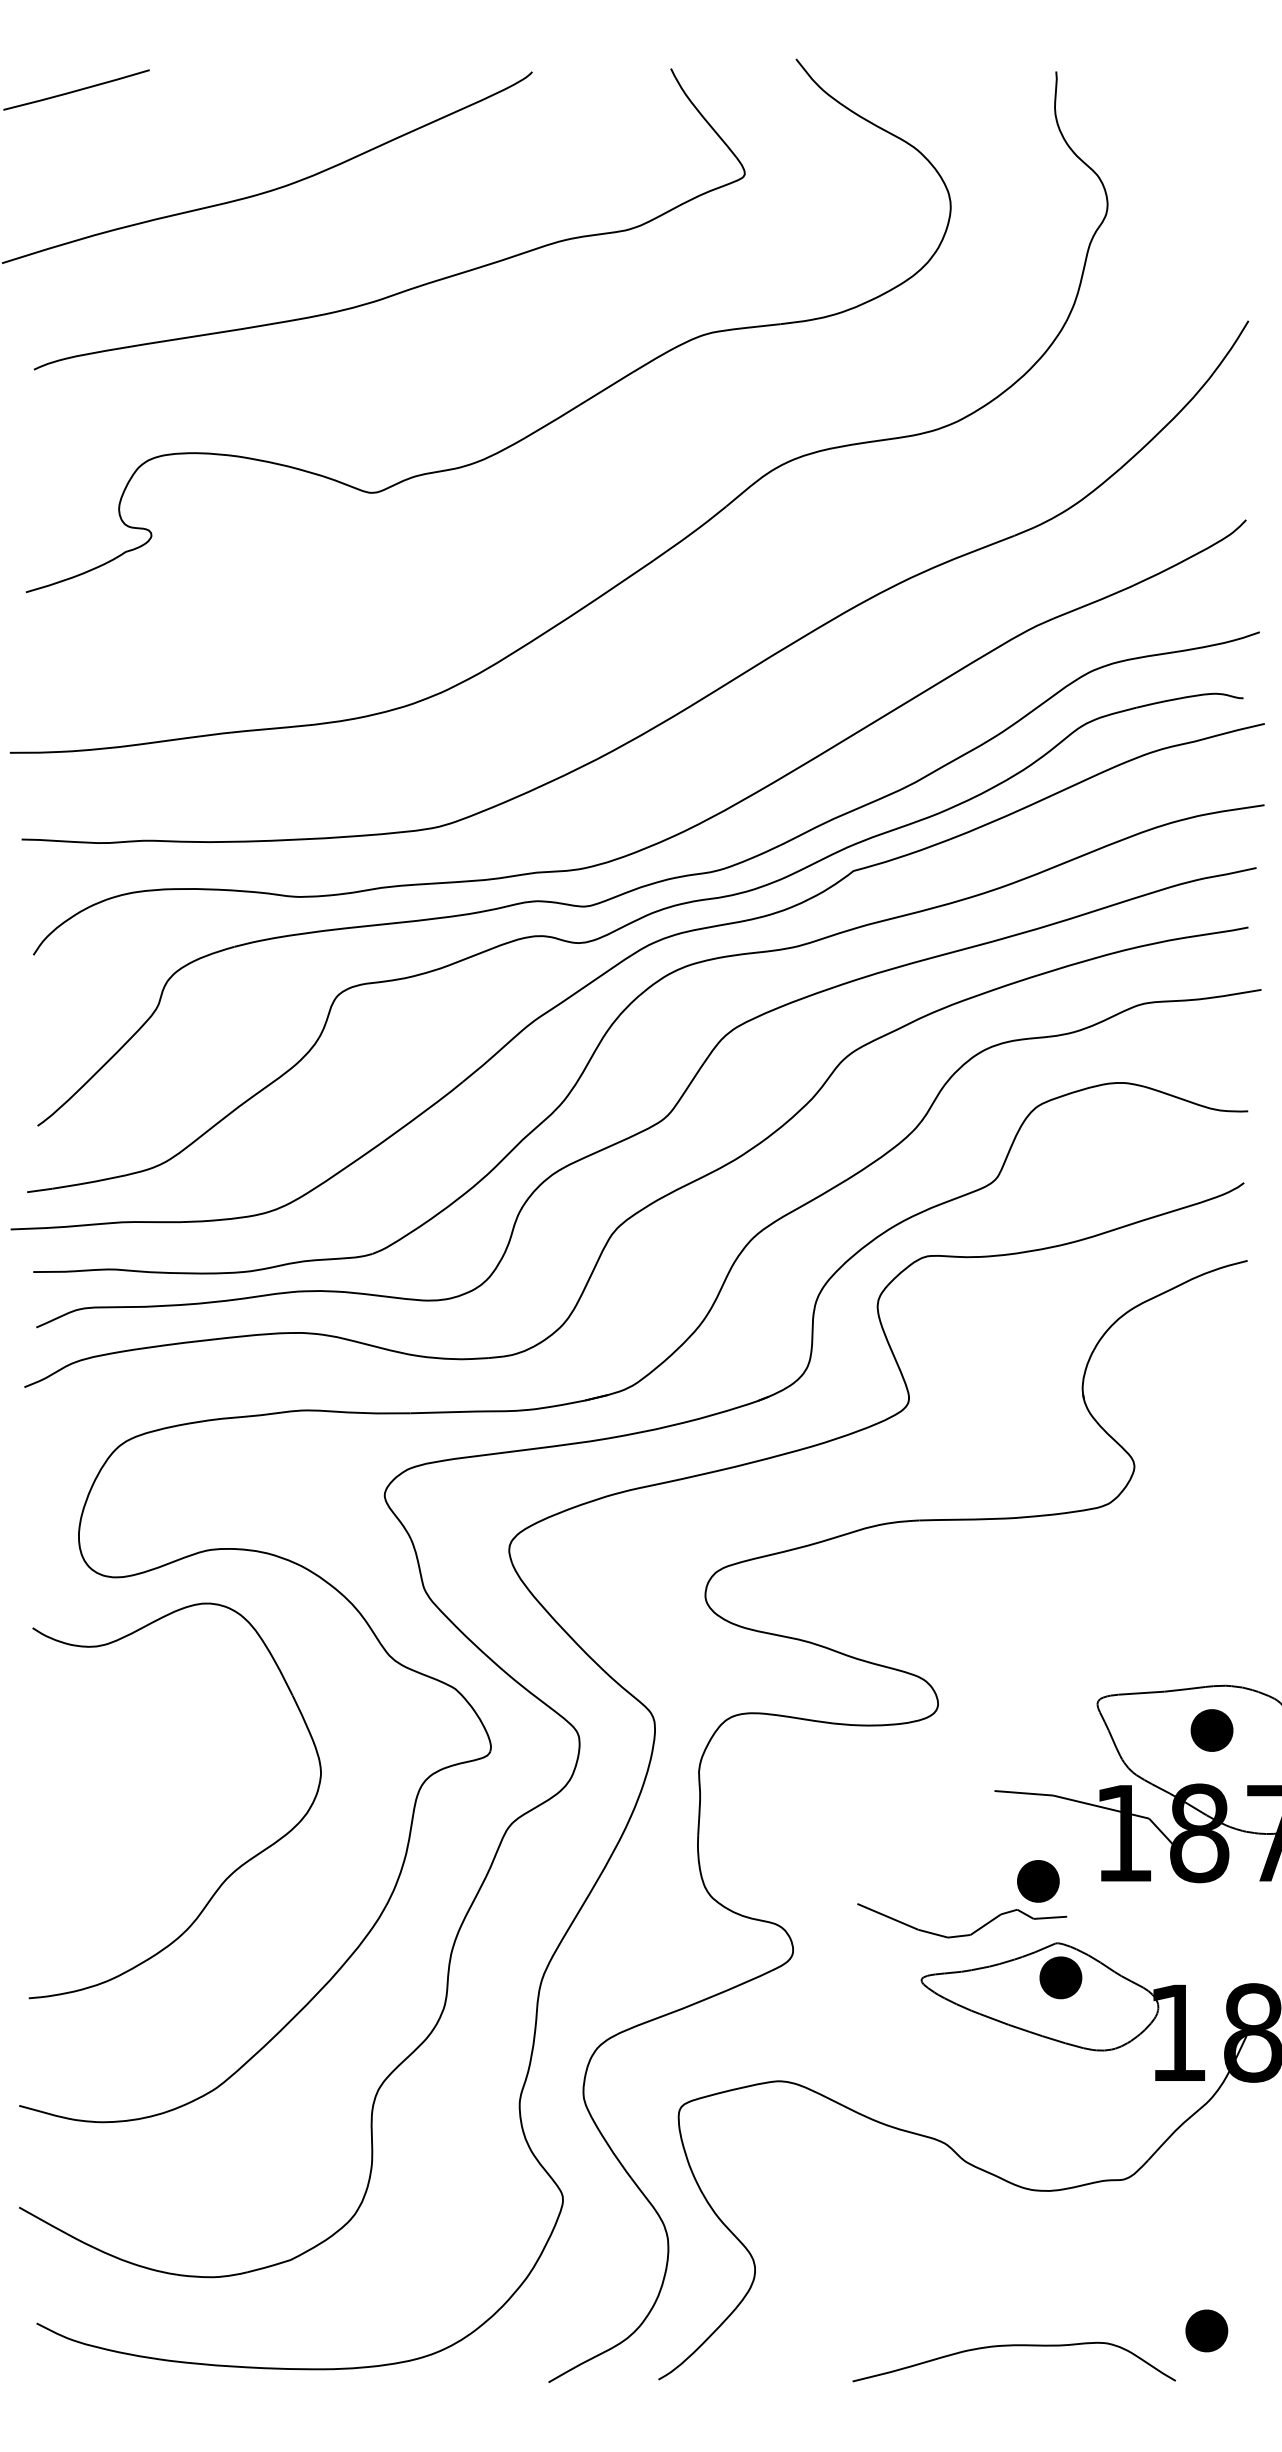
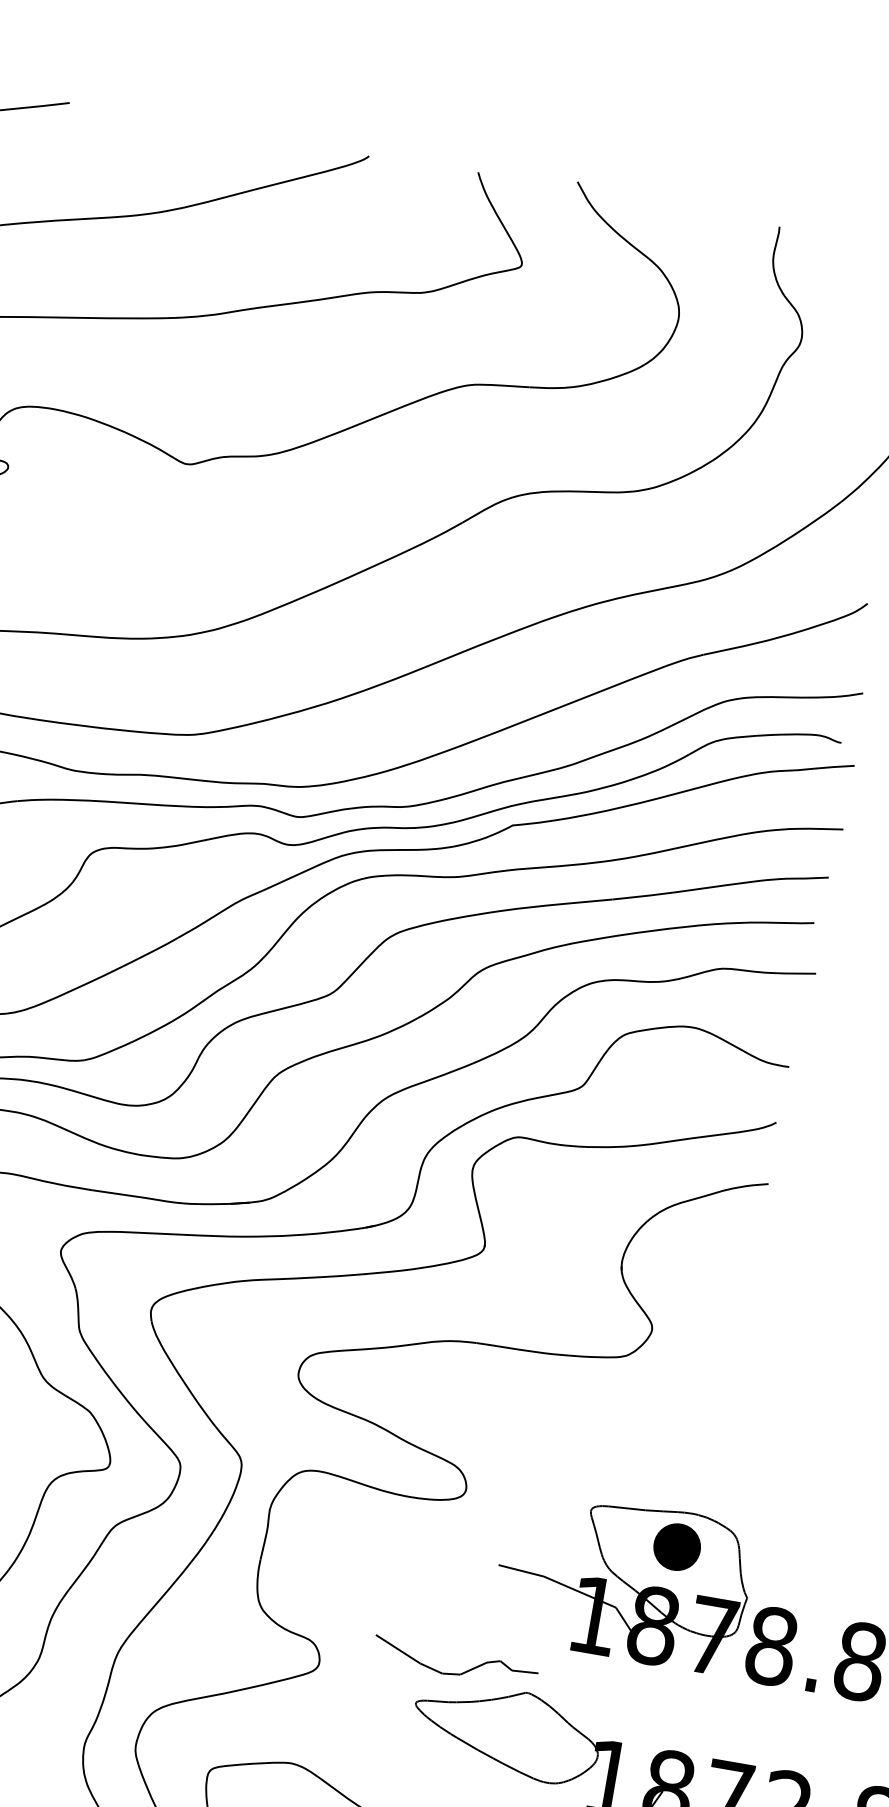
part: (1211, 1730) -> (676, 1547), size x1.4
part: (1038, 1881) -> (520, 1641), removed
part: (1060, 1977) -> (525, 1720), removed

